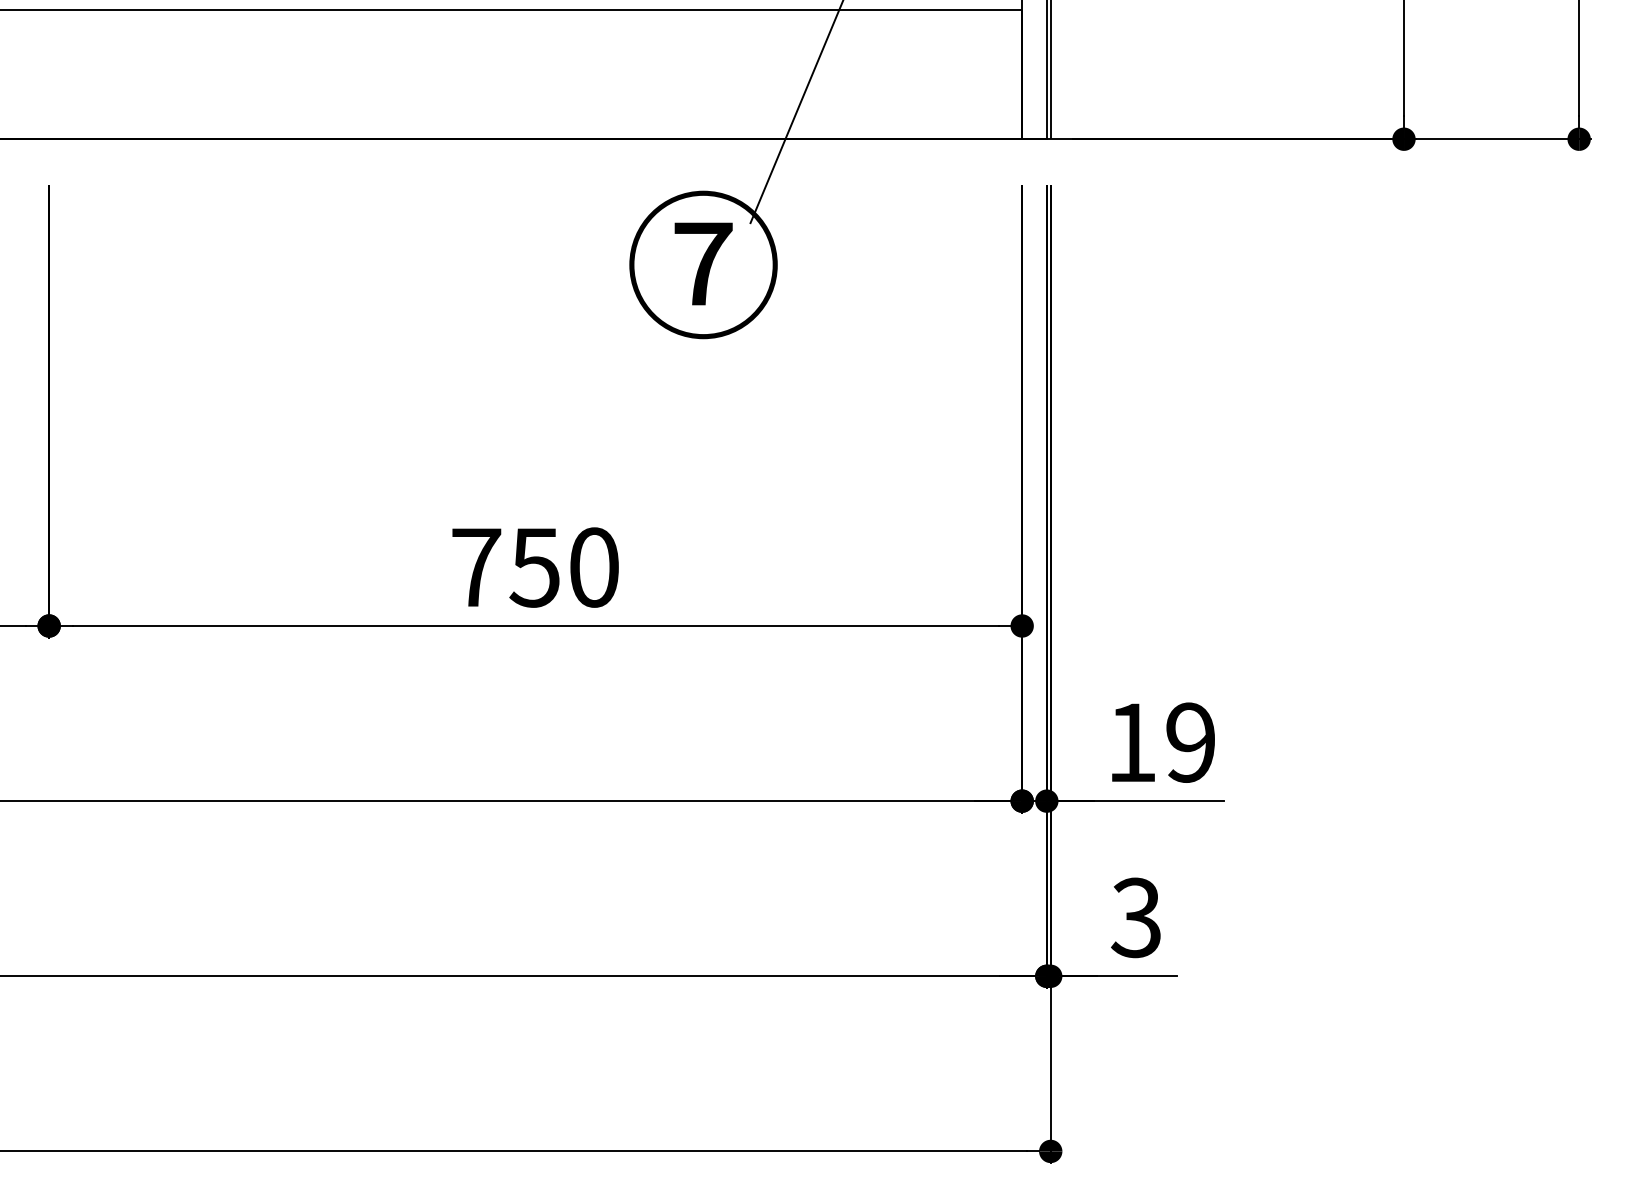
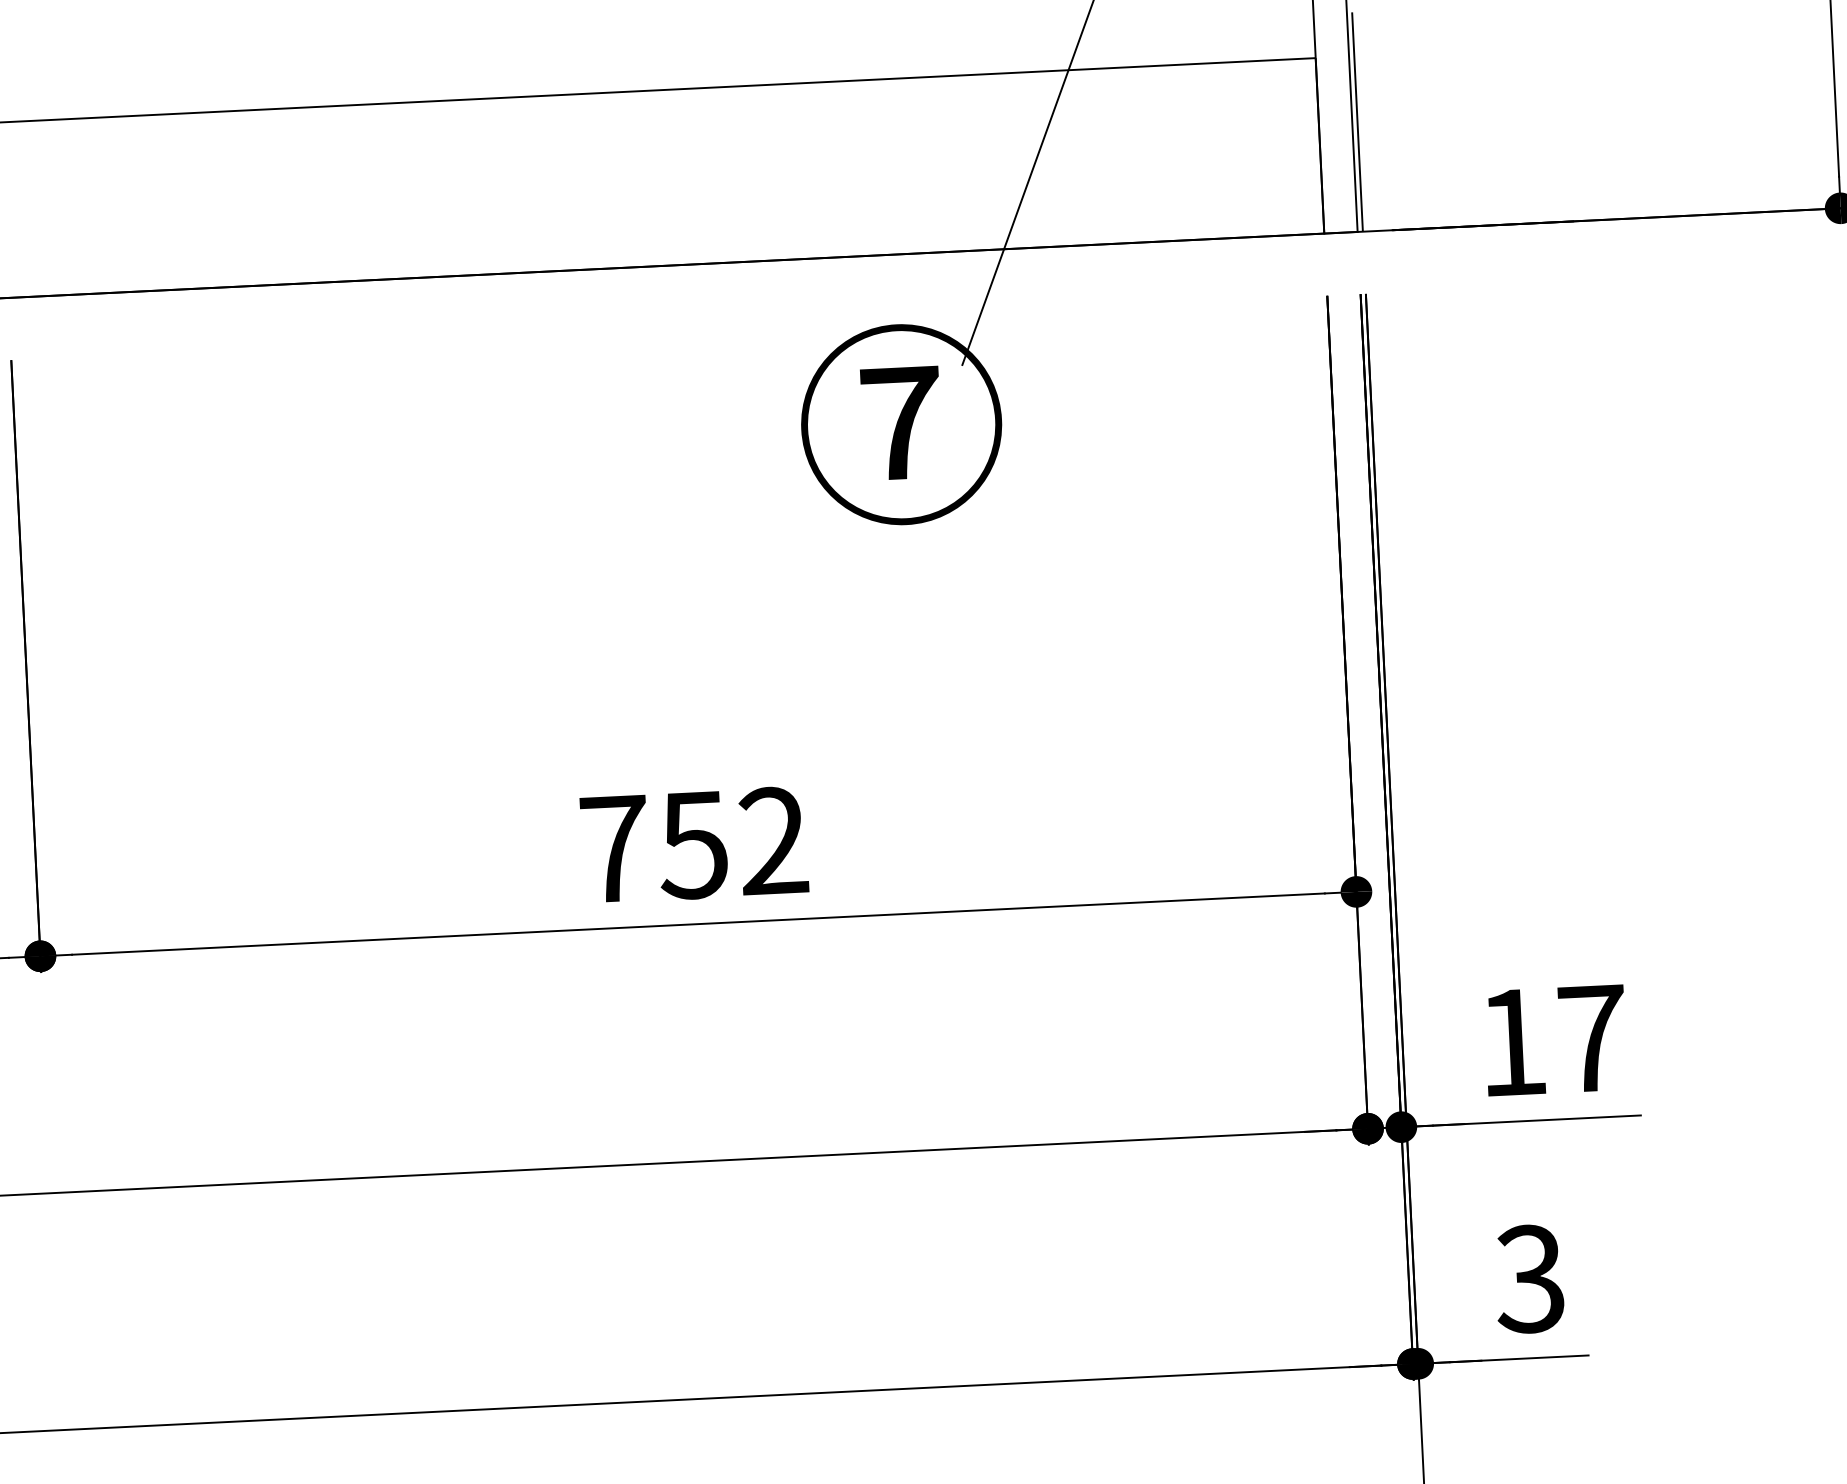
text: (593, 567) -> (772, 841), 750 -> 752
text: (1190, 742) -> (1591, 1038), 19 -> 17

